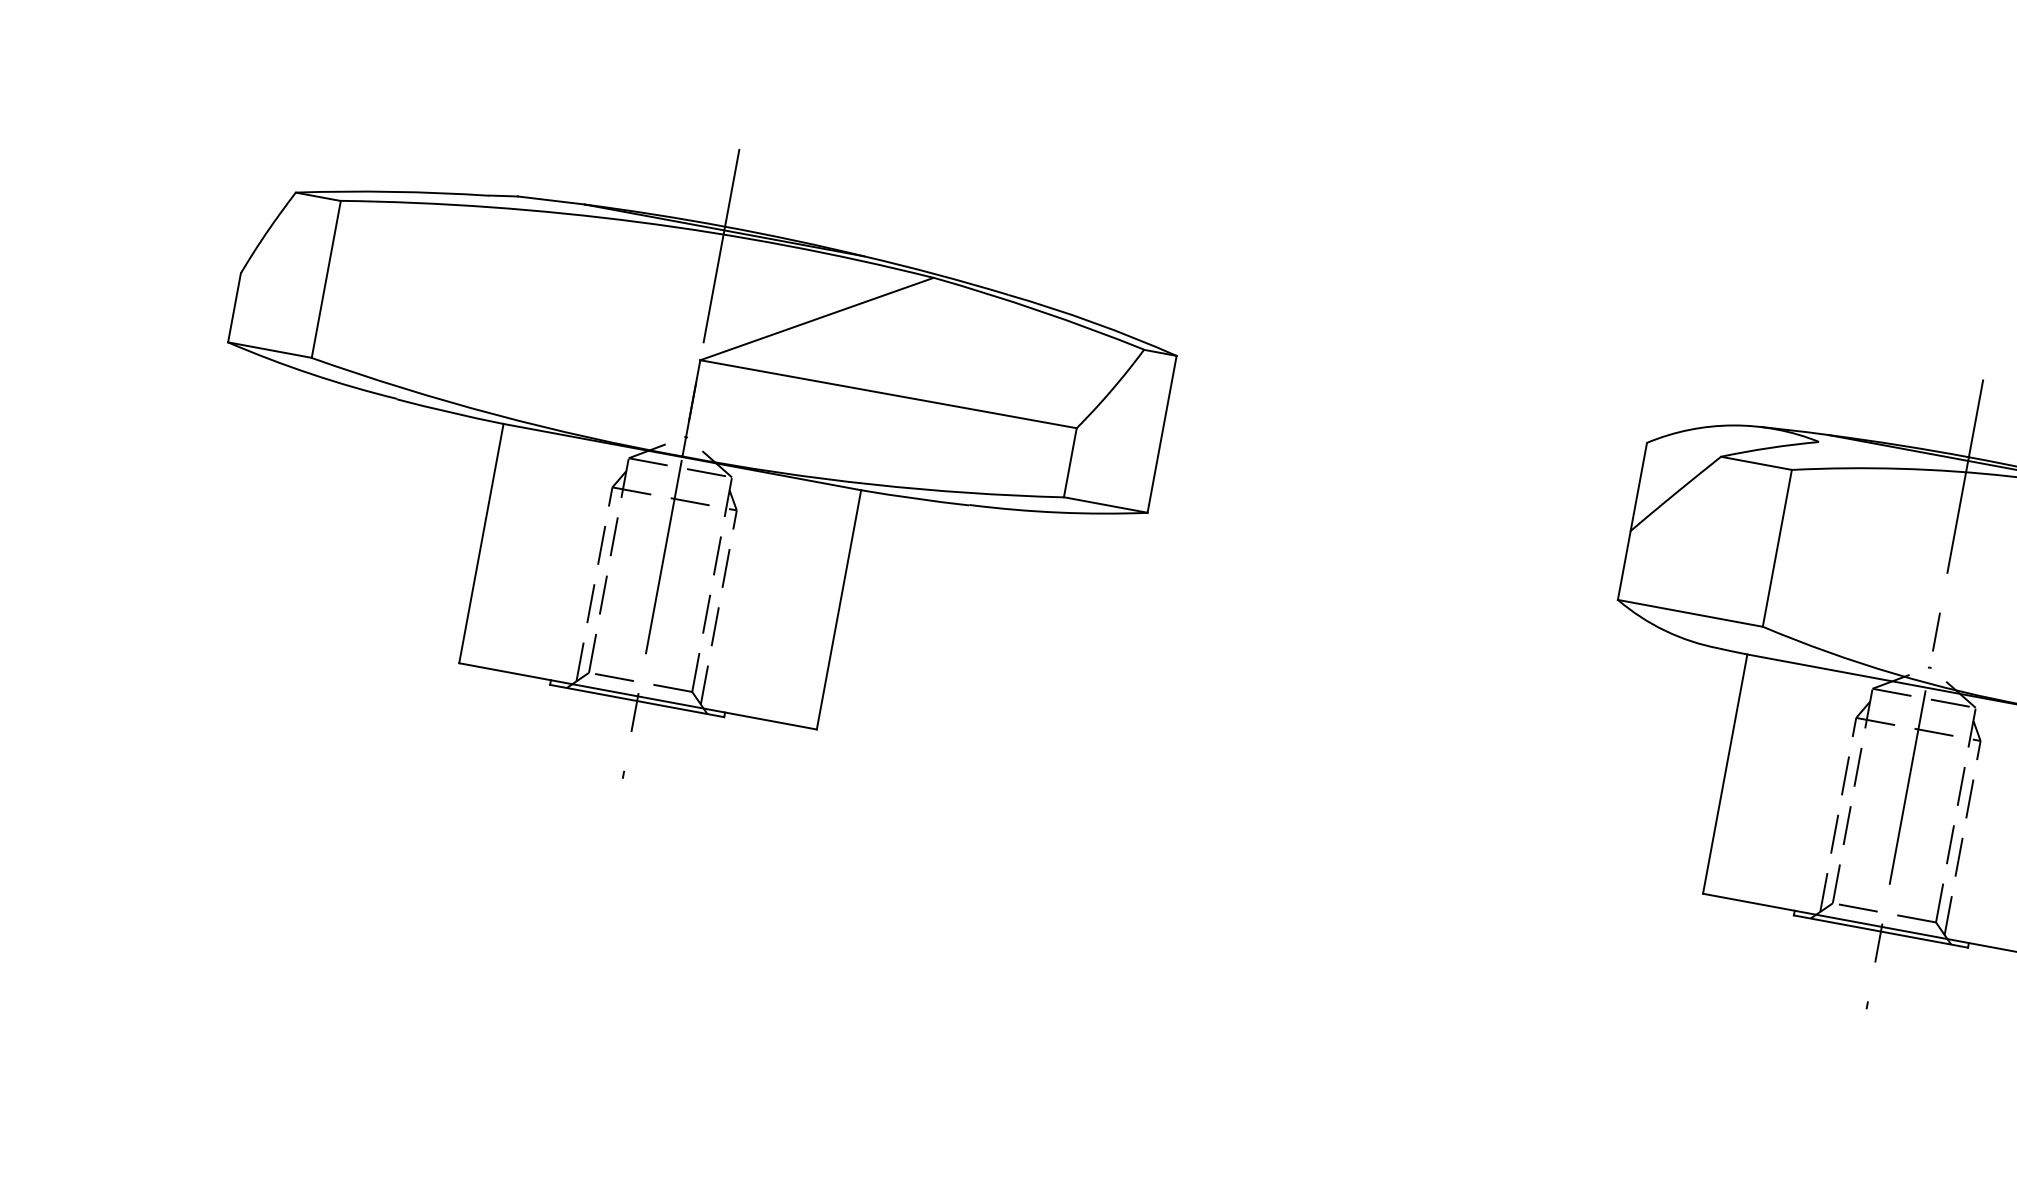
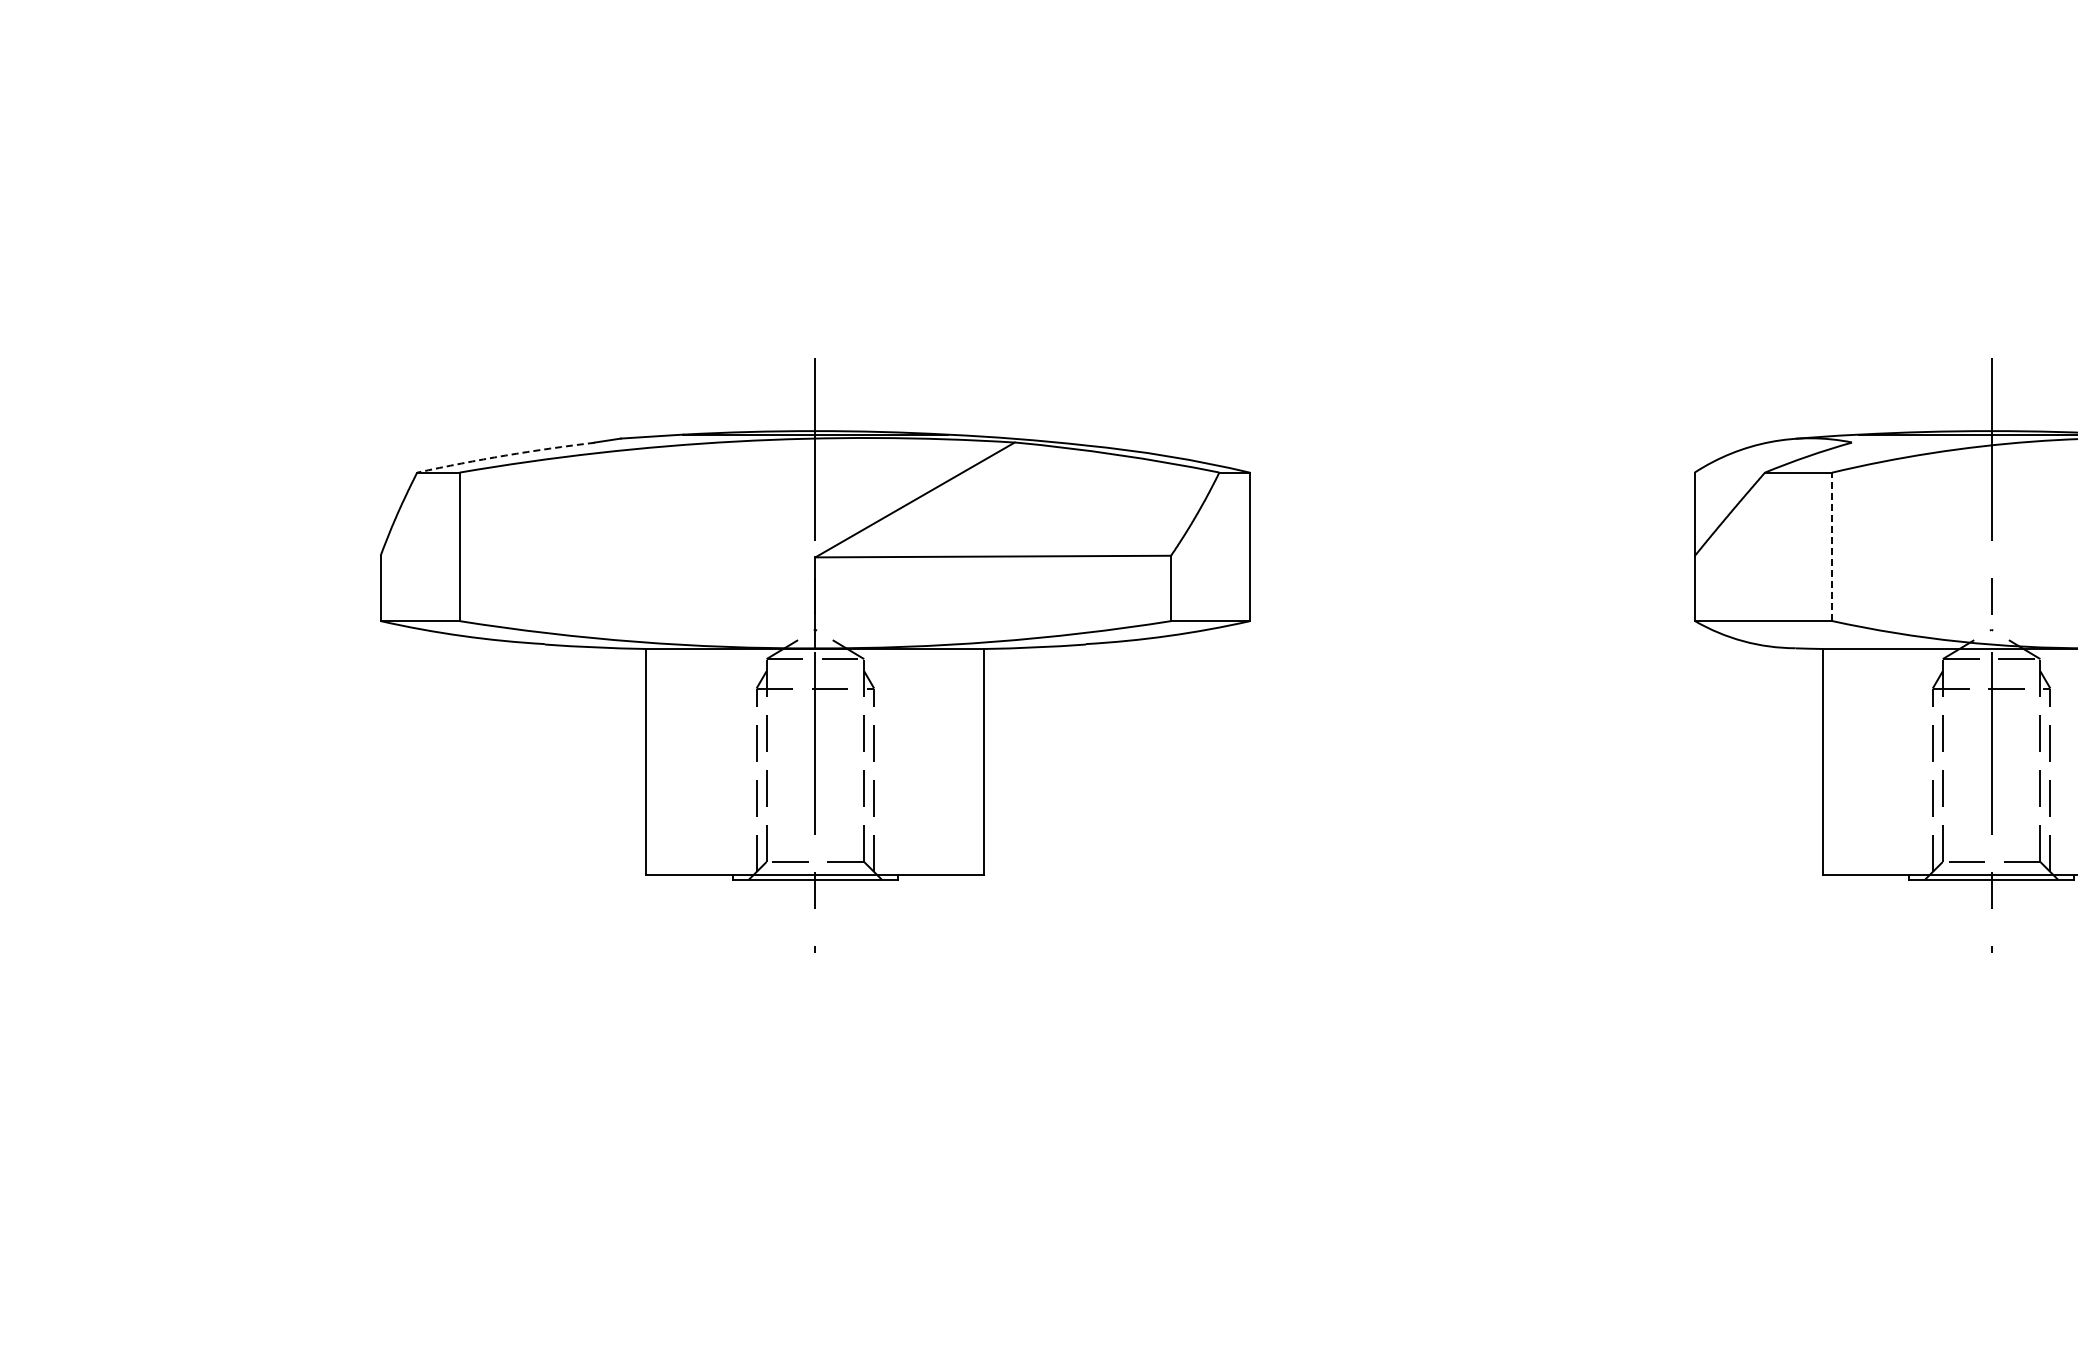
arc: (392, 191) -> (505, 455), solid -> dashed
line: (1776, 547) -> (1831, 546), solid -> dashed

